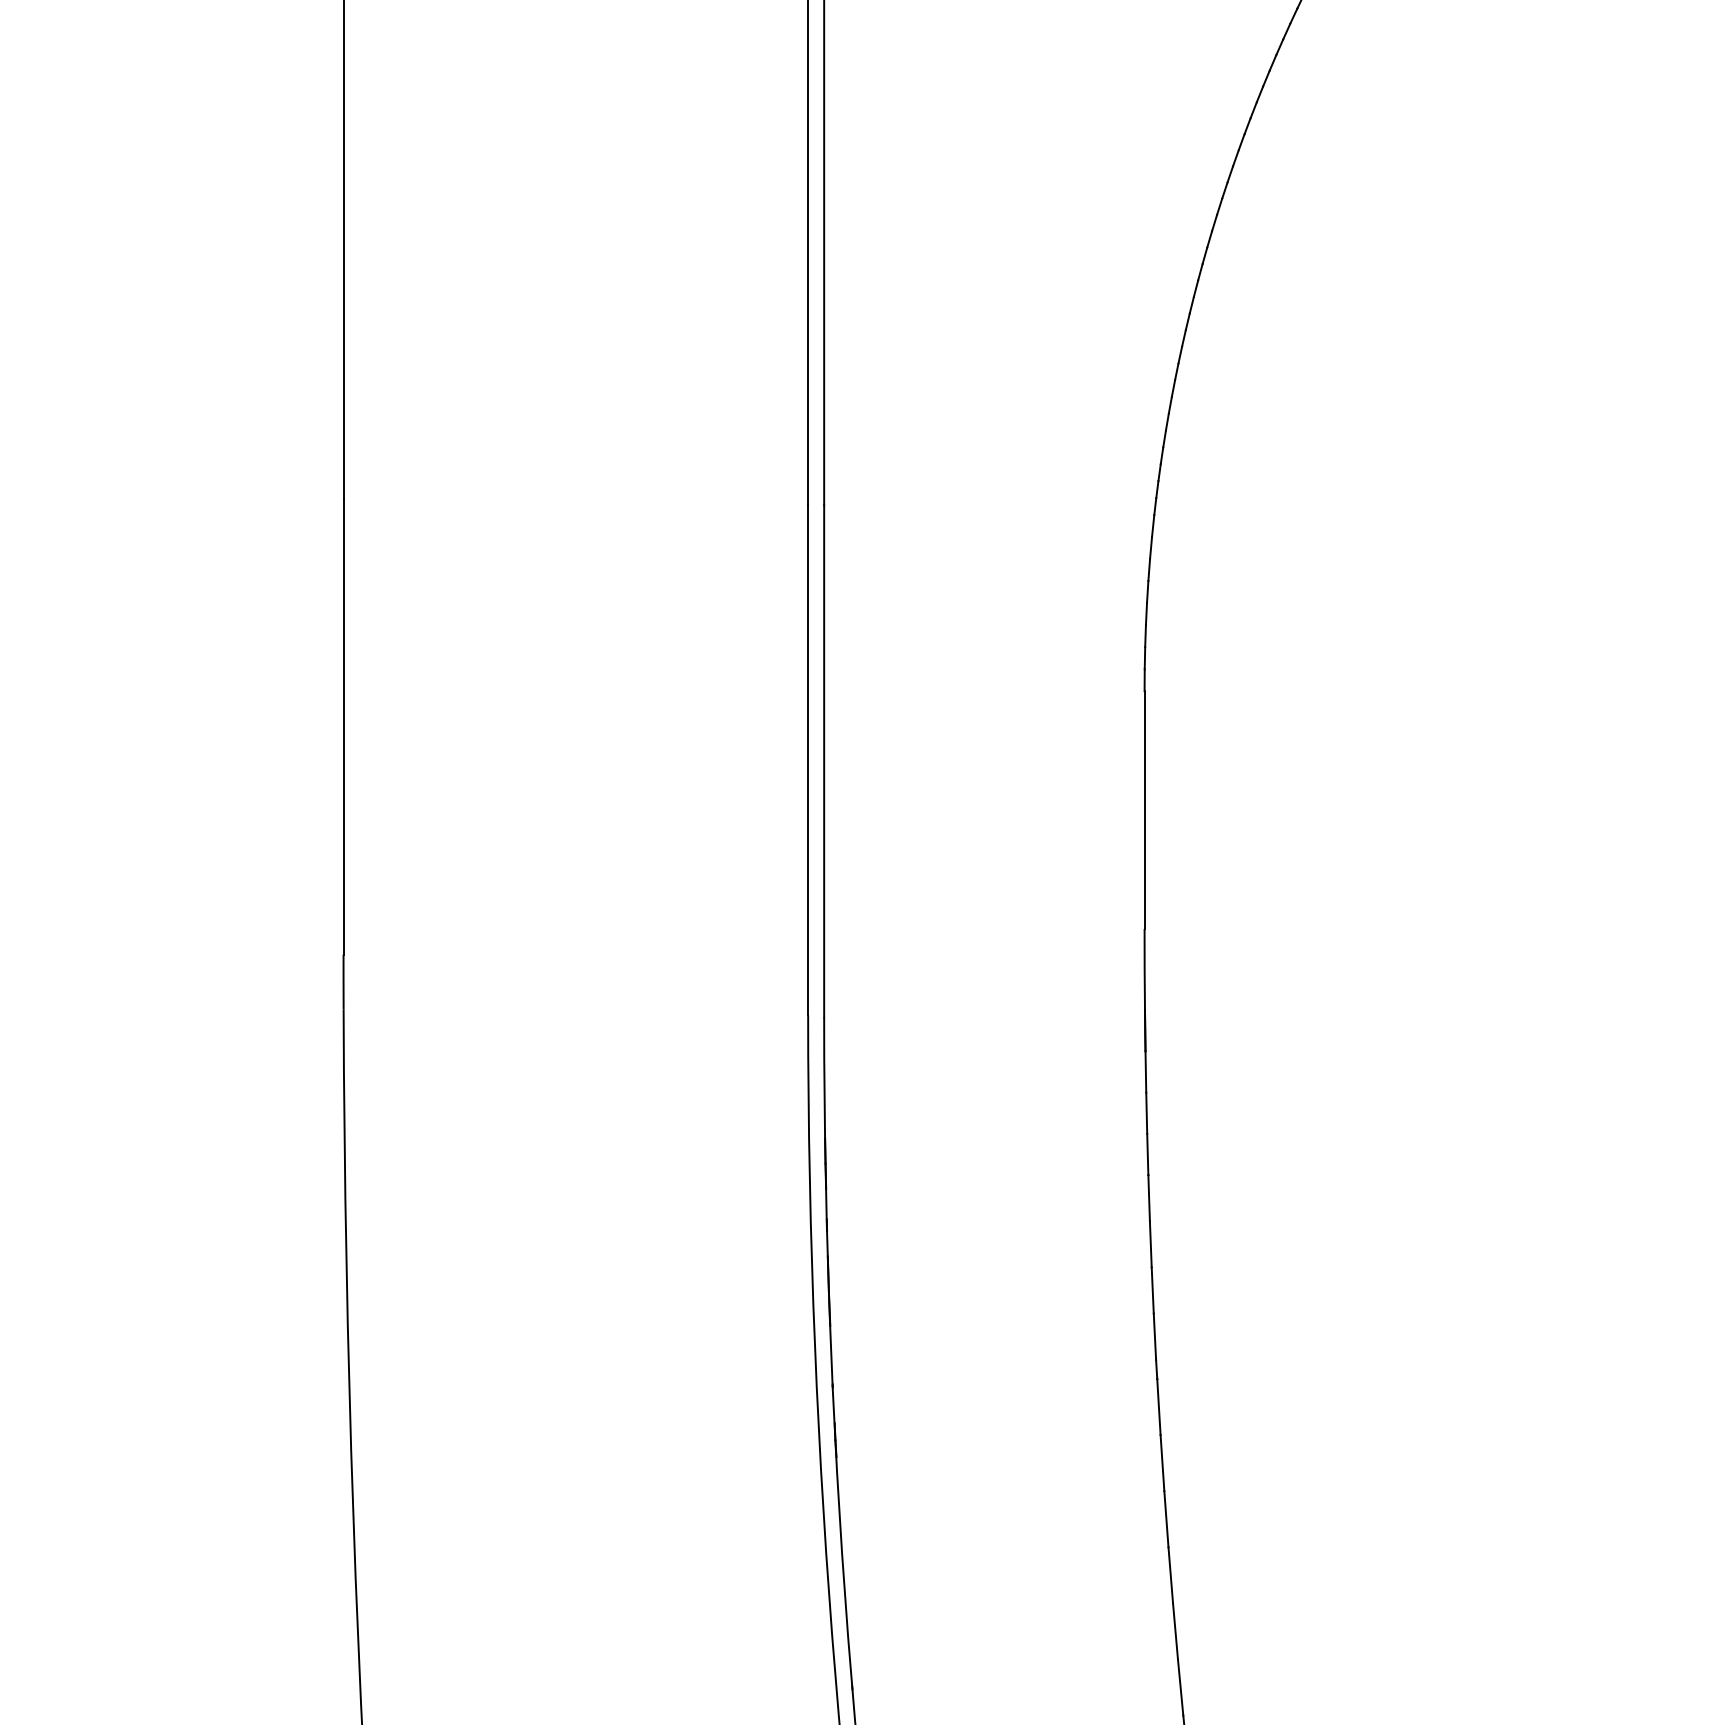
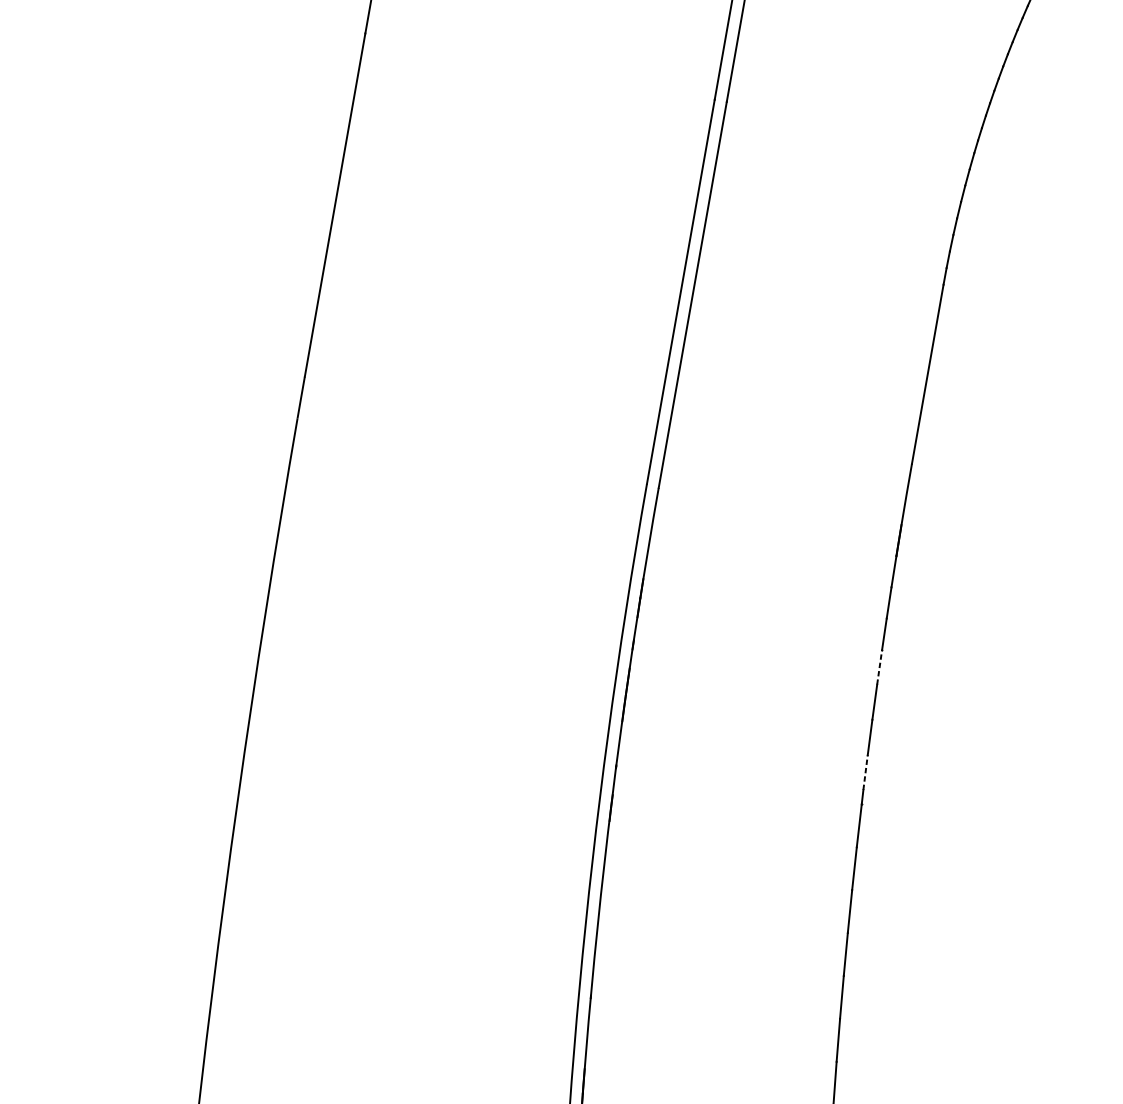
line: (1149, 1197) -> (880, 666), solid -> dashed
line: (1154, 1336) -> (865, 772), solid -> dashed

